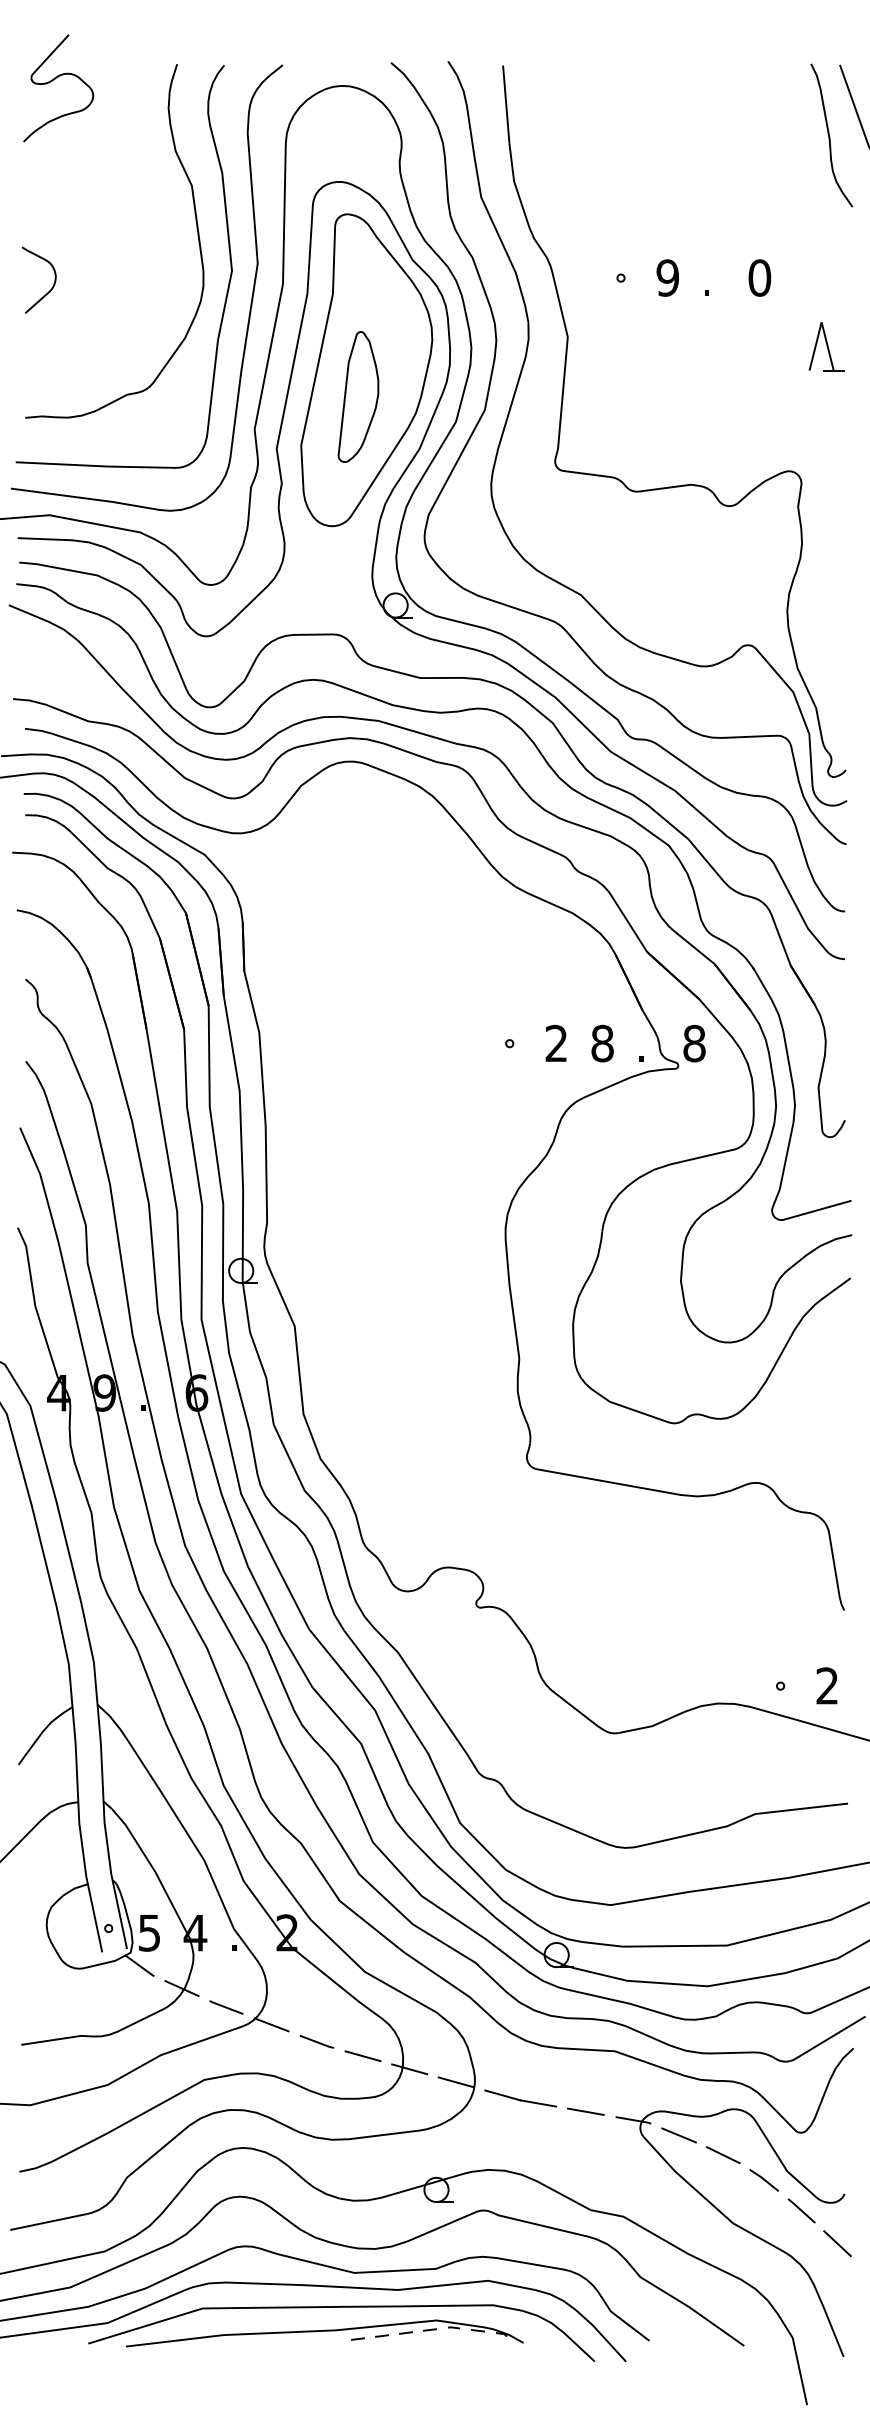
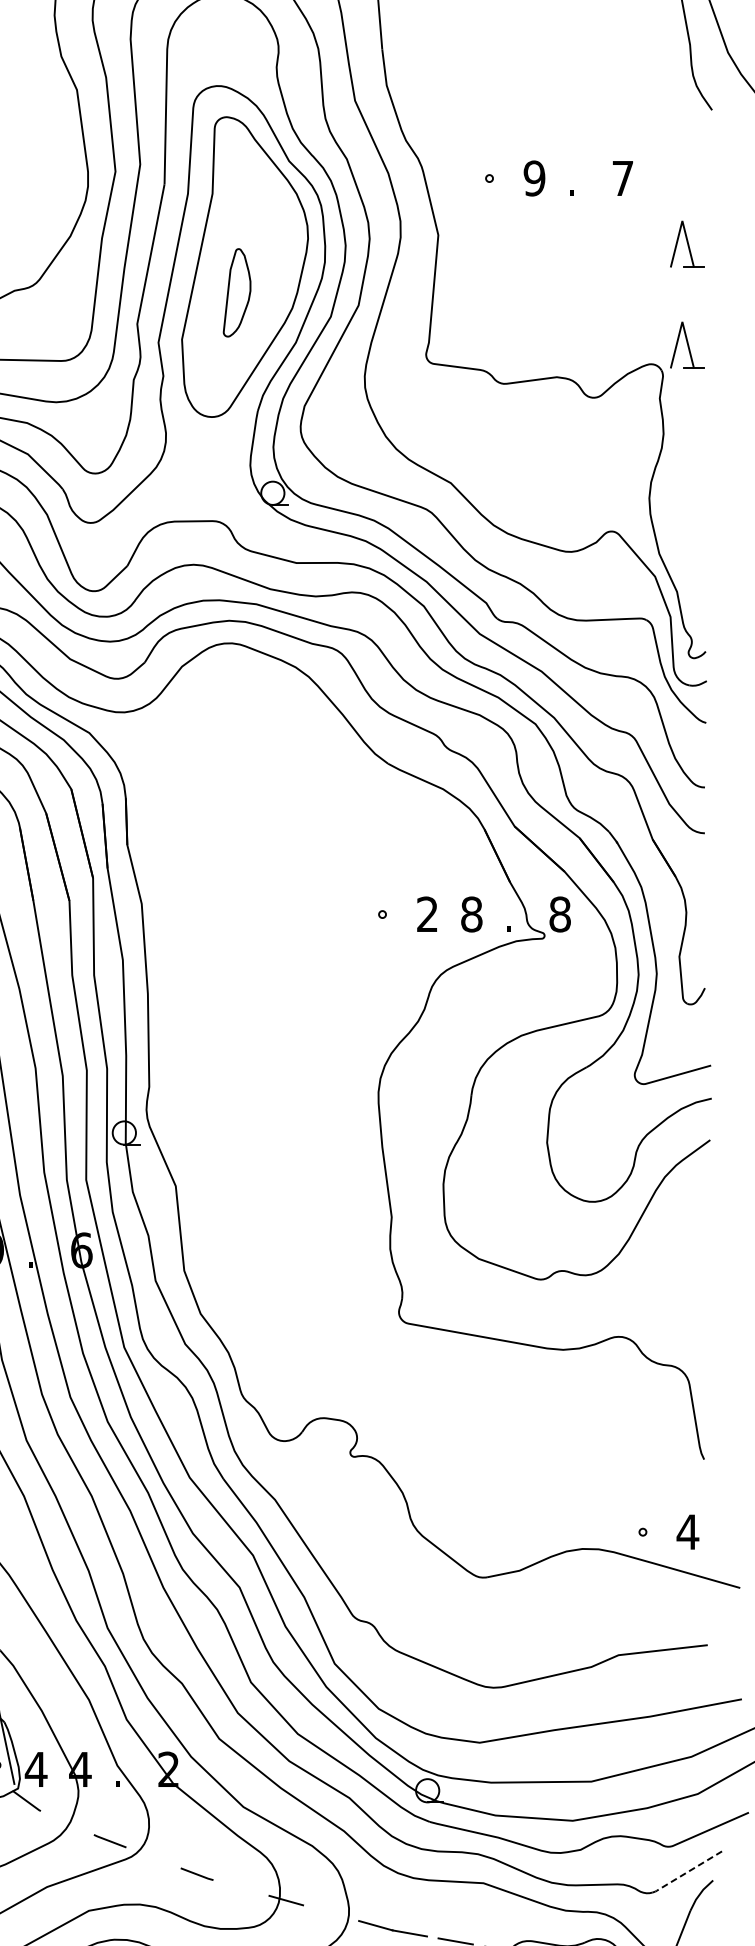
text: (759, 277) -> (622, 177), 0 -> 7
part: (358, 396) -> (237, 292), size x0.7
part: (826, 451) -> (687, 345), added
text: (827, 1685) -> (688, 1531), 2 -> 4
text: (149, 1932) -> (36, 1769), 5 -> 4
line: (181, 1988) -> (66, 1822), removed
line: (271, 2024) -> (153, 1857), removed
line: (827, 2039) -> (688, 1871), solid -> dashed
line: (362, 2056) -> (240, 1888), removed
line: (455, 2082) -> (330, 1913), removed

